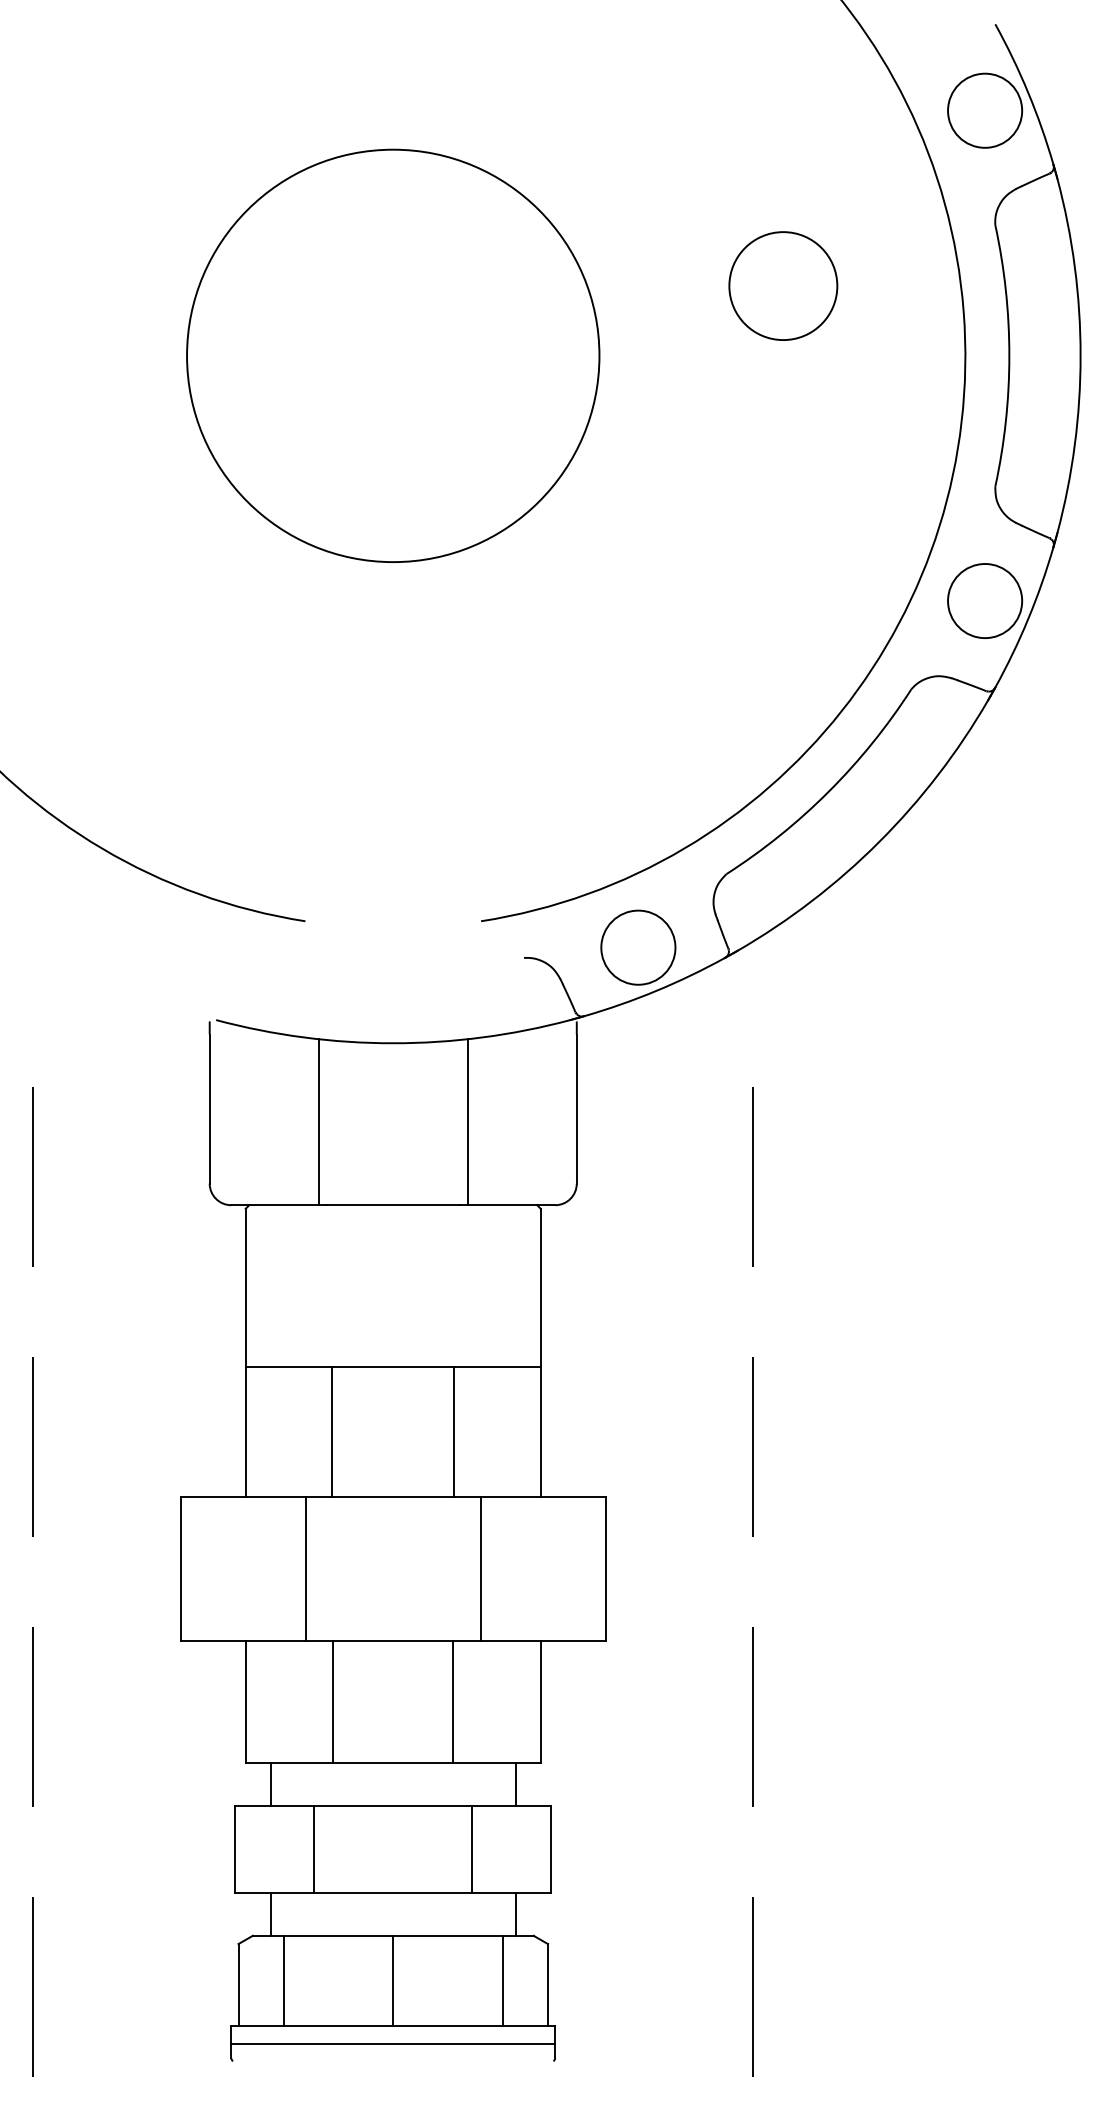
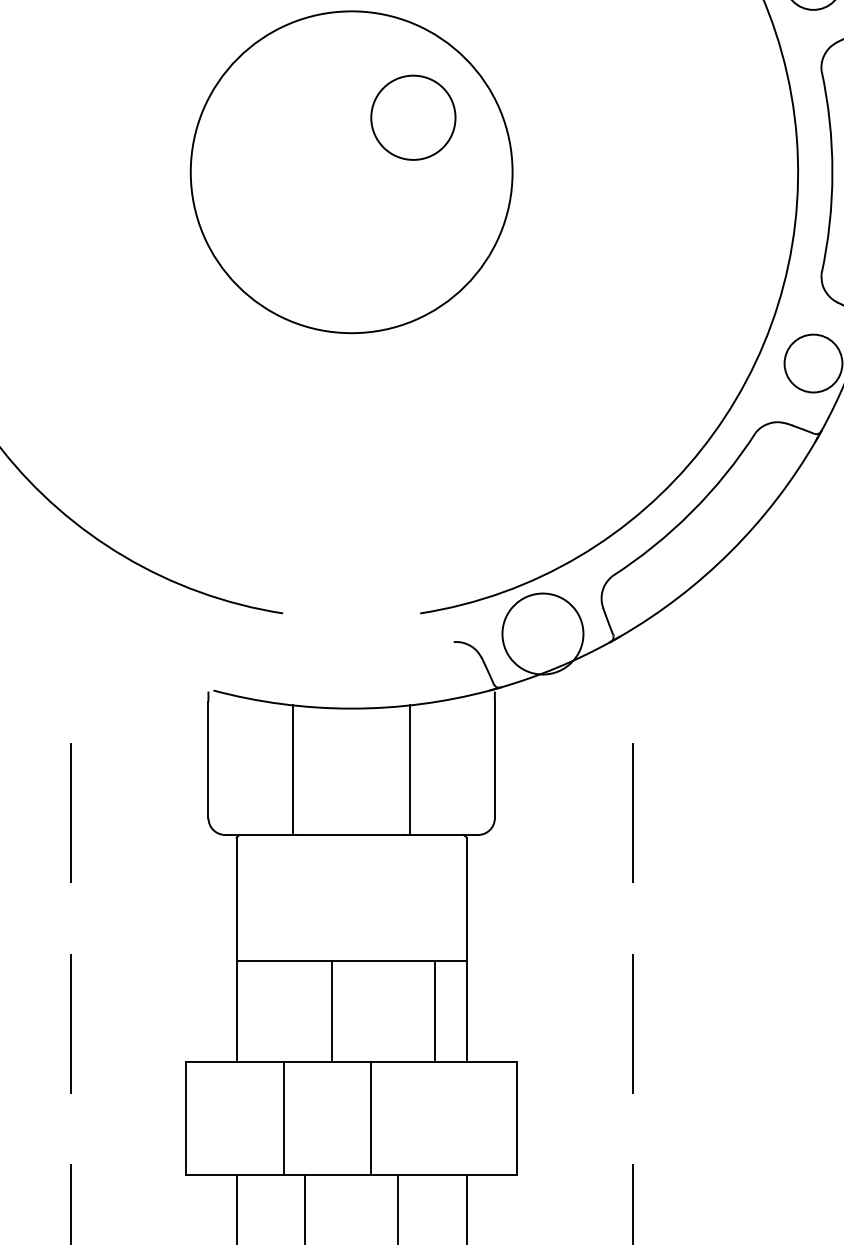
circle: (783, 285) -> (413, 117), moved
circle: (638, 947) -> (543, 633), size x1.4
line: (332, 1431) -> (332, 1011), moved
line: (454, 1431) -> (435, 1011), moved
line: (480, 1568) -> (370, 1118), moved

